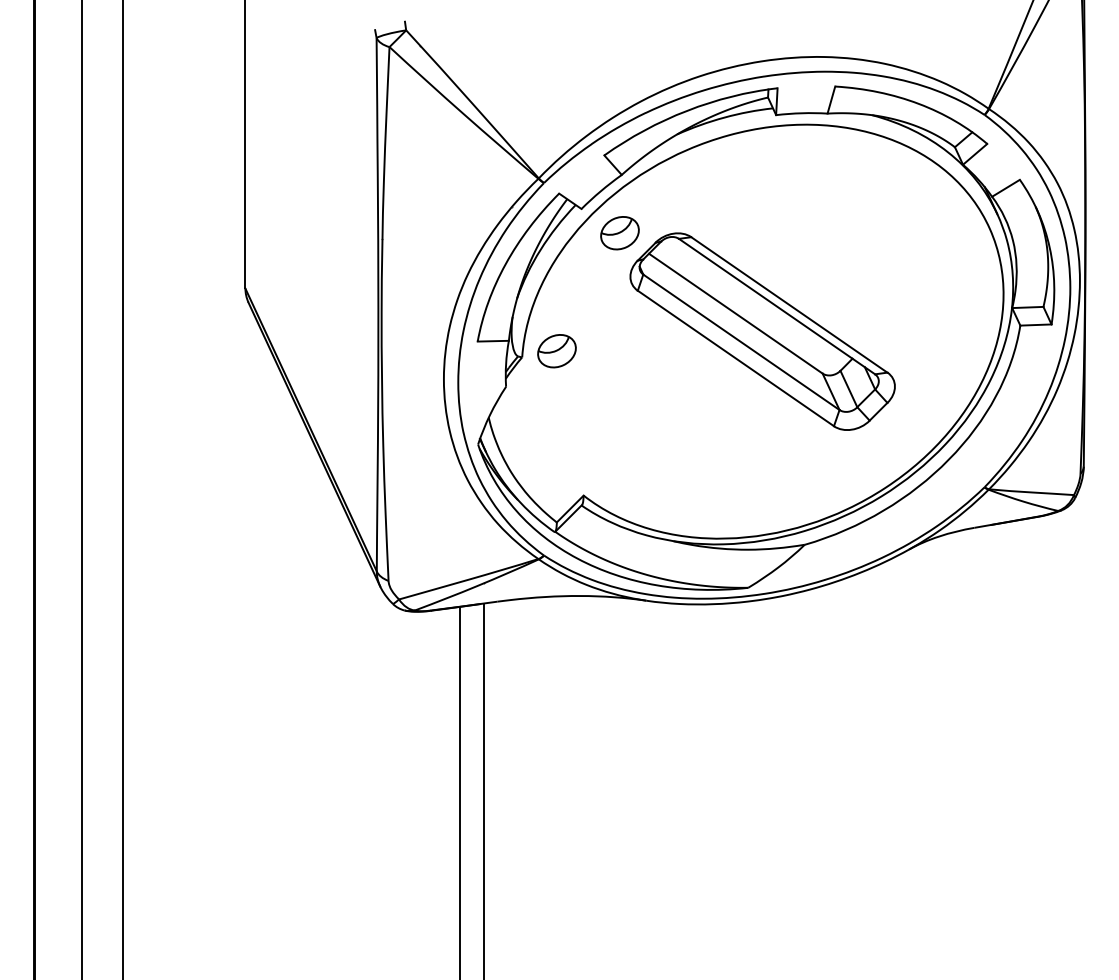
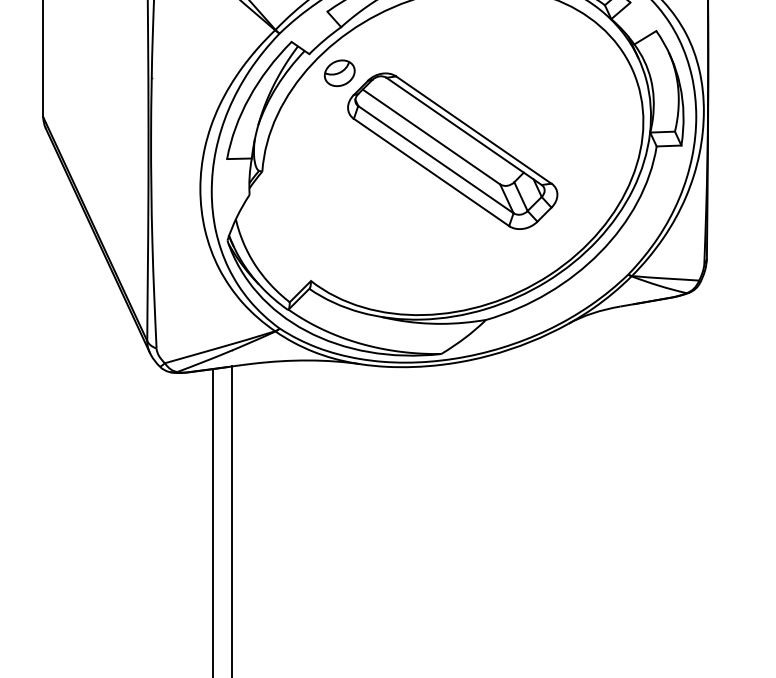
part: (556, 351) -> (289, 166), removed

